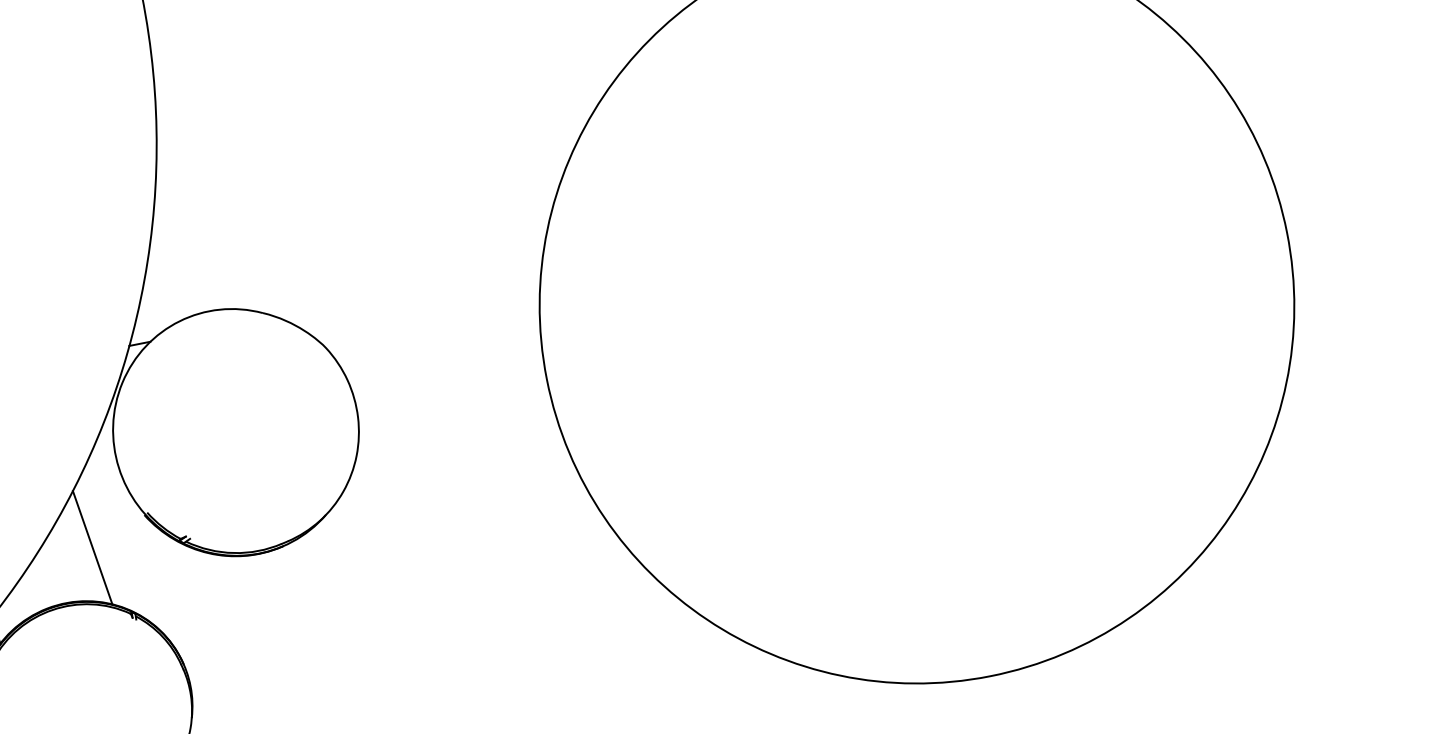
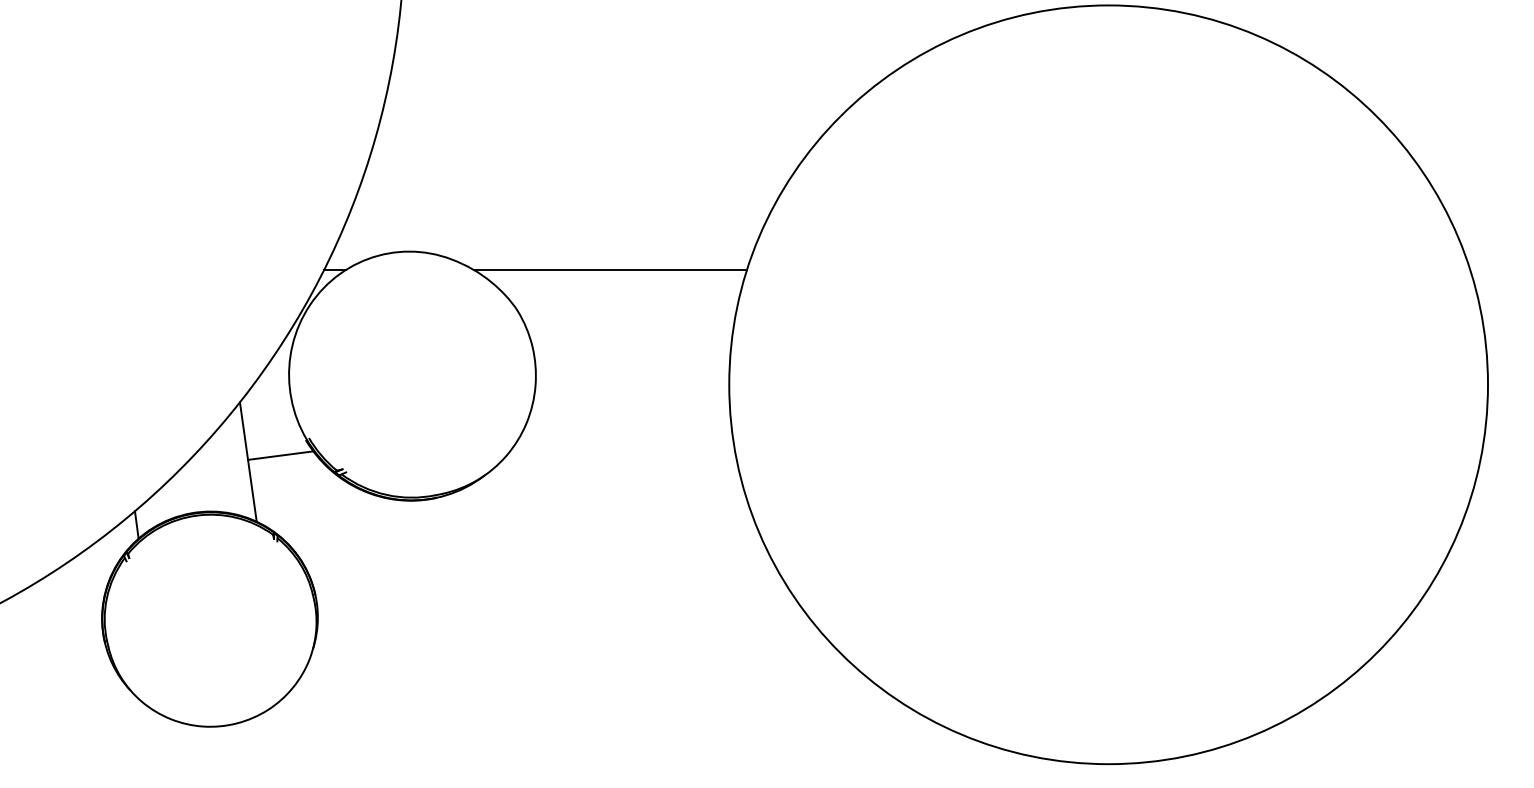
line: (408, 290) -> (610, 270), added
line: (122, 535) -> (280, 455), added

